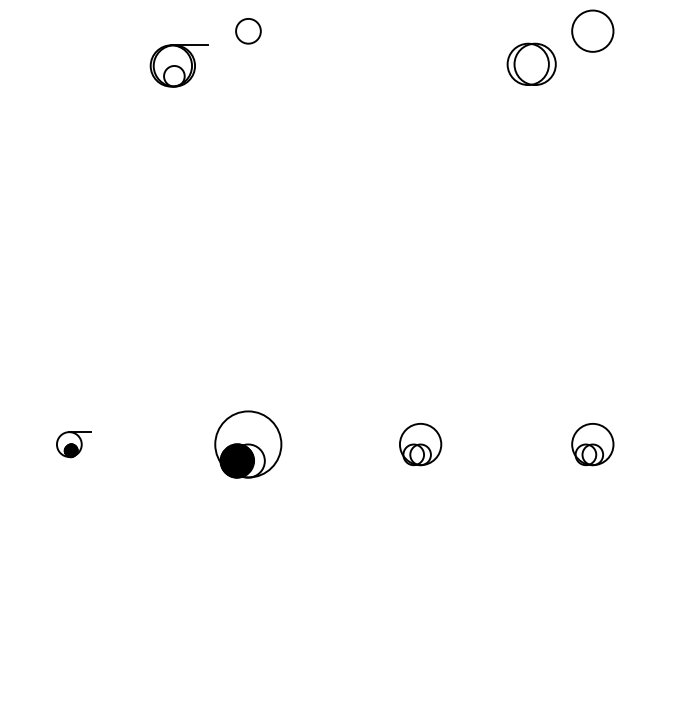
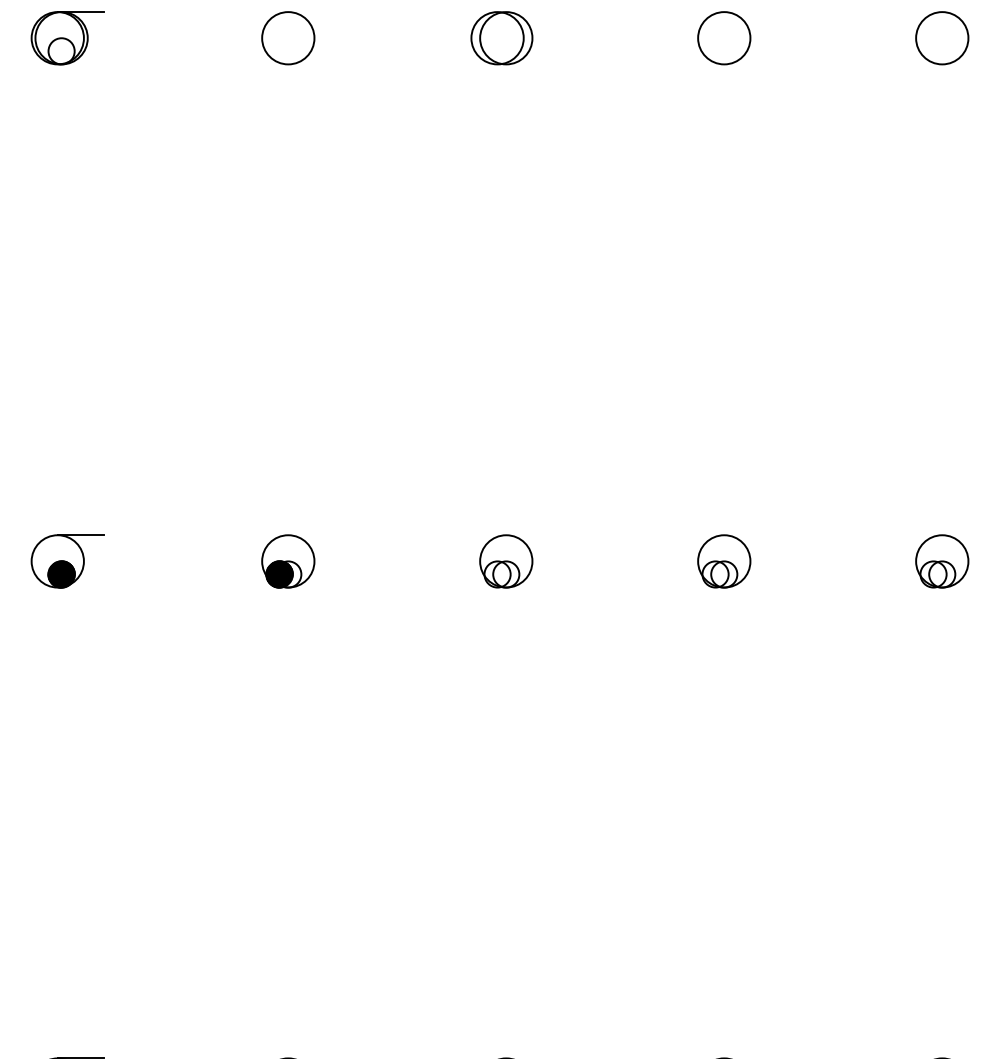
circle: (248, 31) -> (288, 38), size x1.67
part: (531, 64) -> (501, 38), moved
part: (179, 66) -> (67, 38), moved
part: (73, 444) -> (67, 561), size x1.67
part: (248, 444) -> (288, 561), size x0.62

